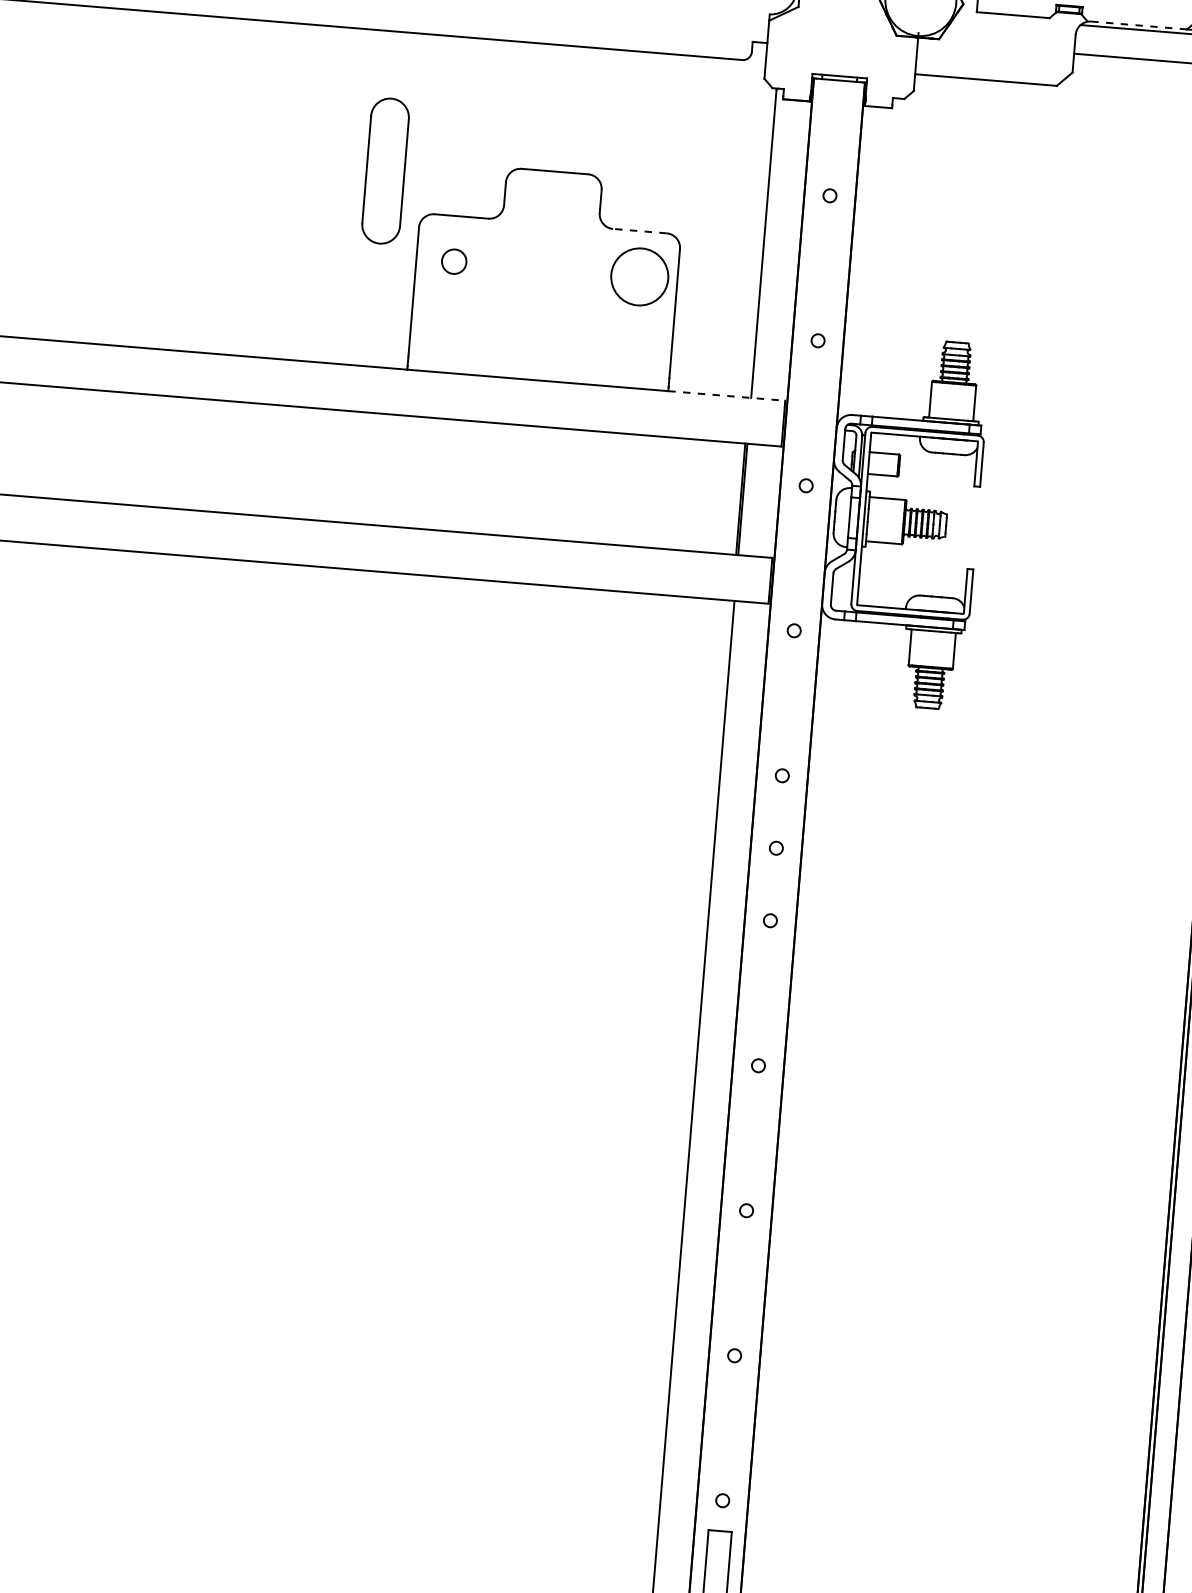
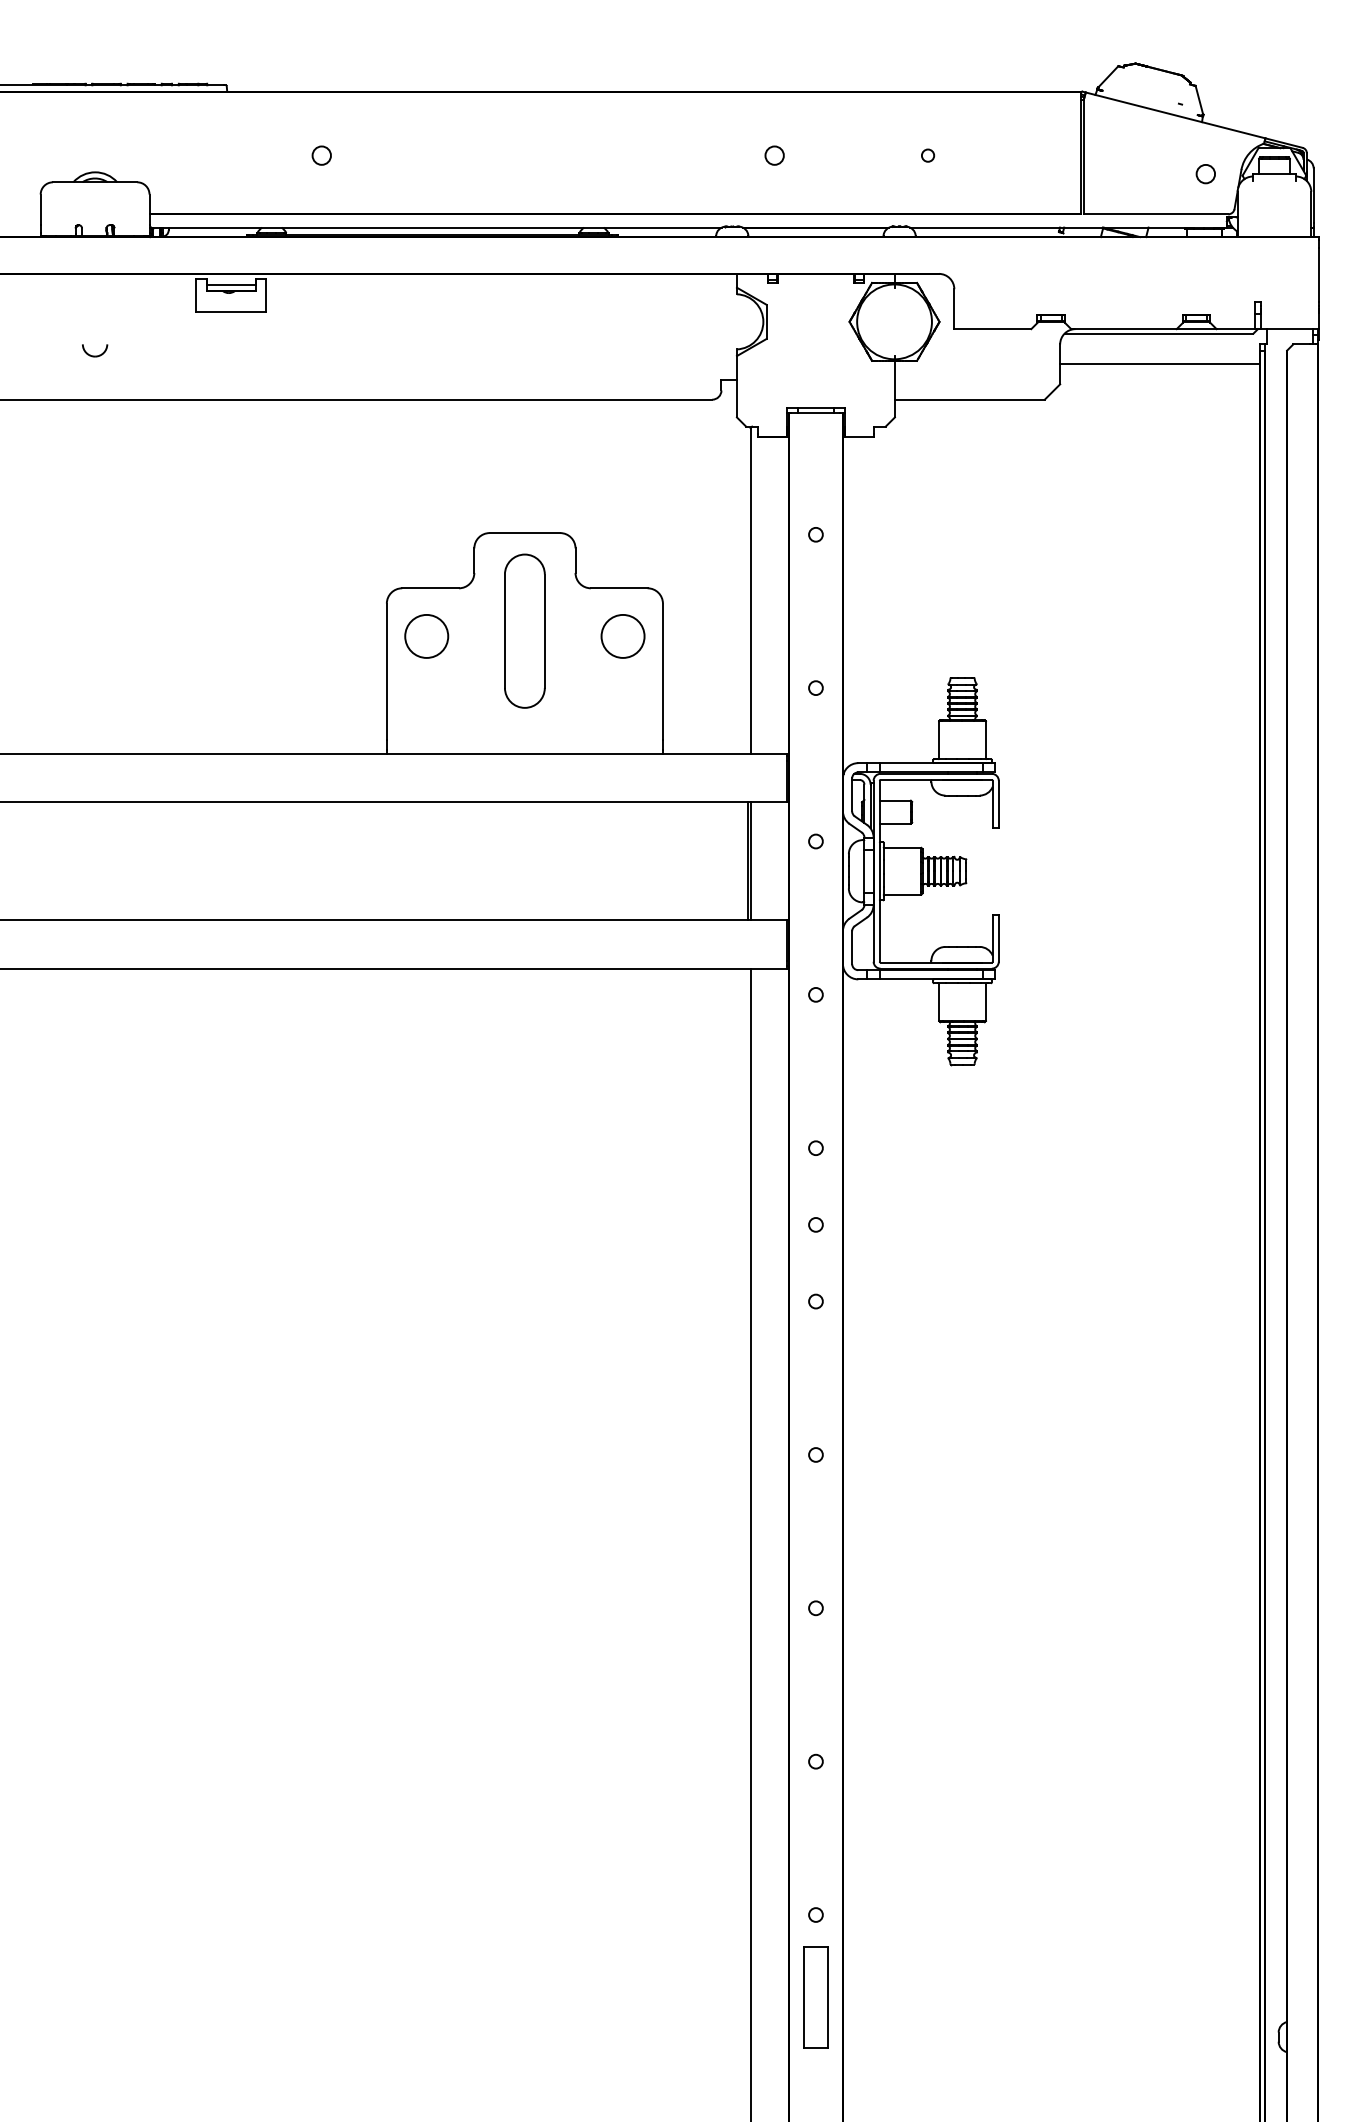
line: (1136, 25) -> (1123, 329), dashed -> solid
part: (385, 170) -> (524, 630), moved
line: (639, 231) -> (618, 588), dashed -> solid
circle: (453, 261) -> (426, 636), size x1.67
circle: (639, 276) -> (622, 636), size x0.71
line: (726, 395) -> (724, 753), dashed -> solid

